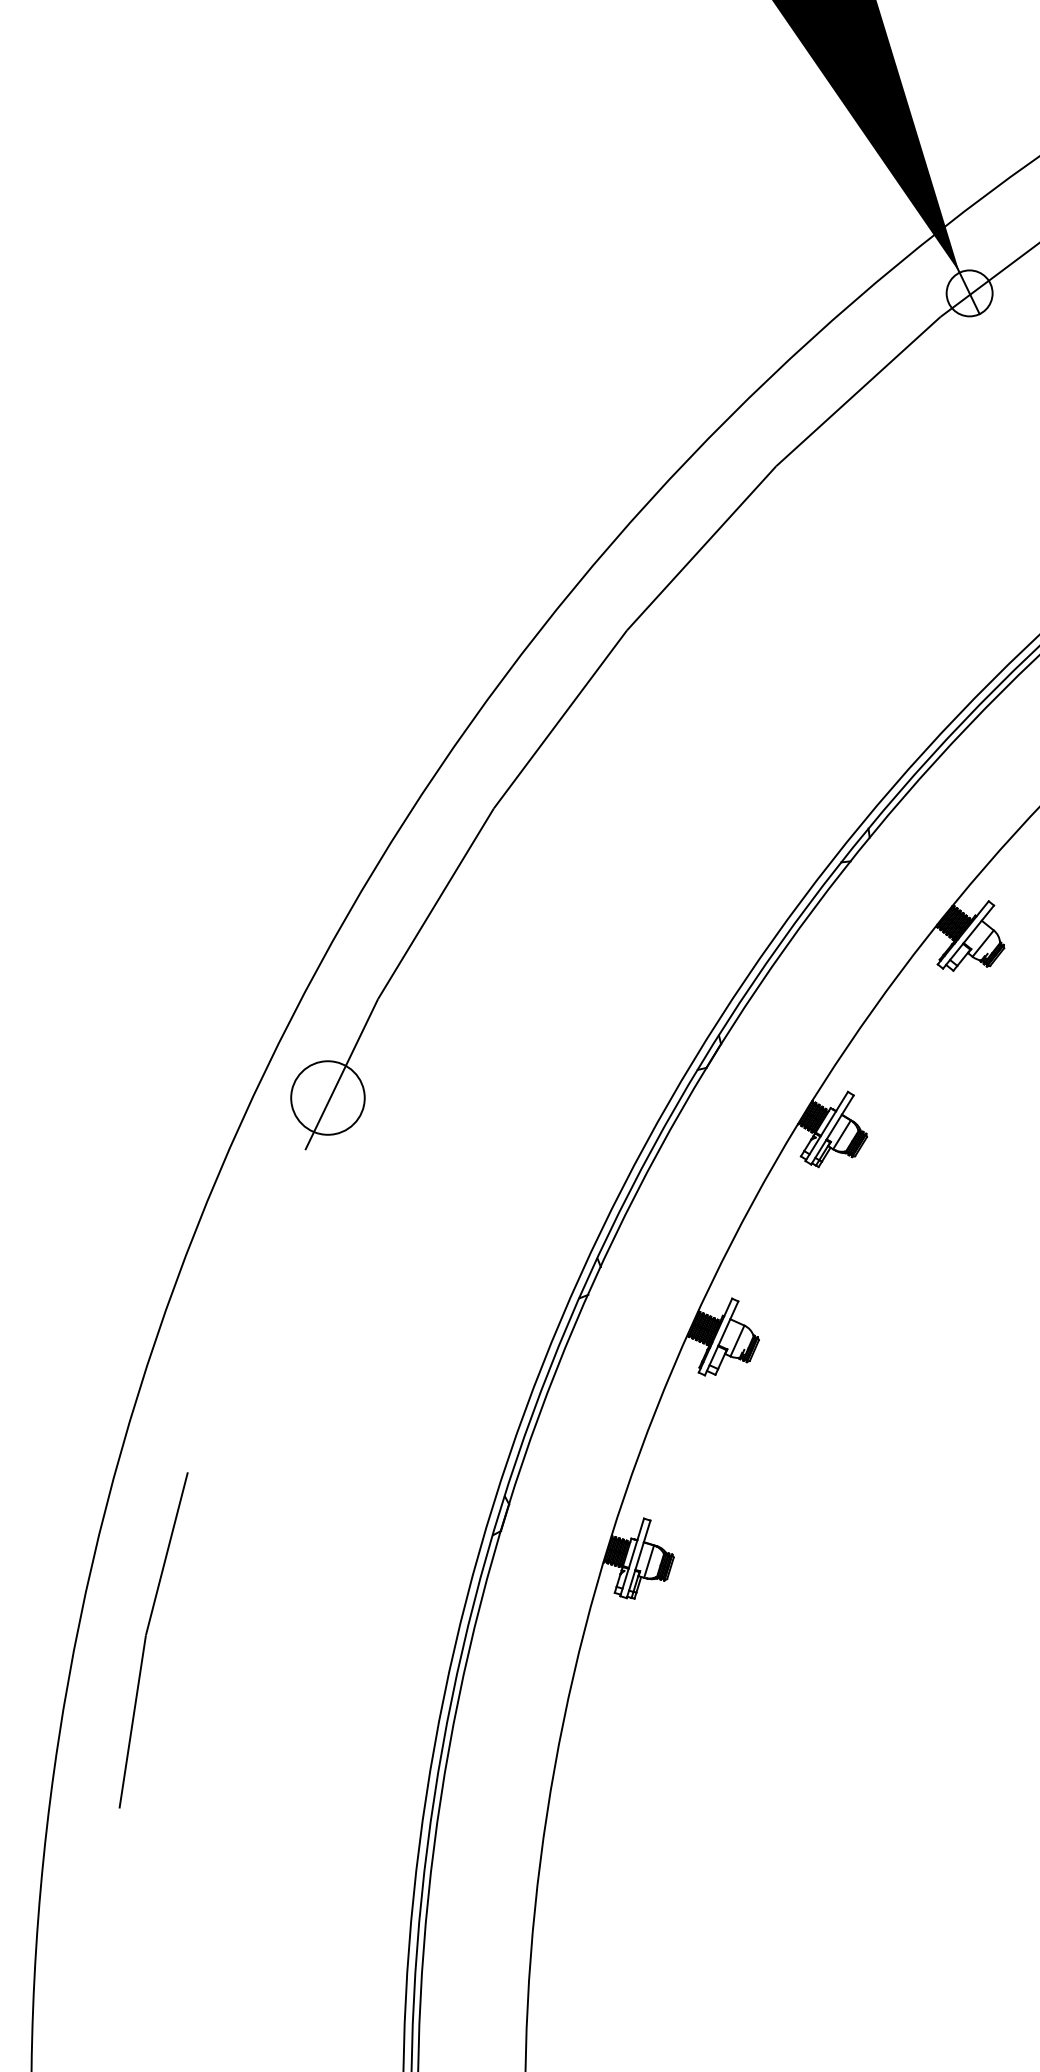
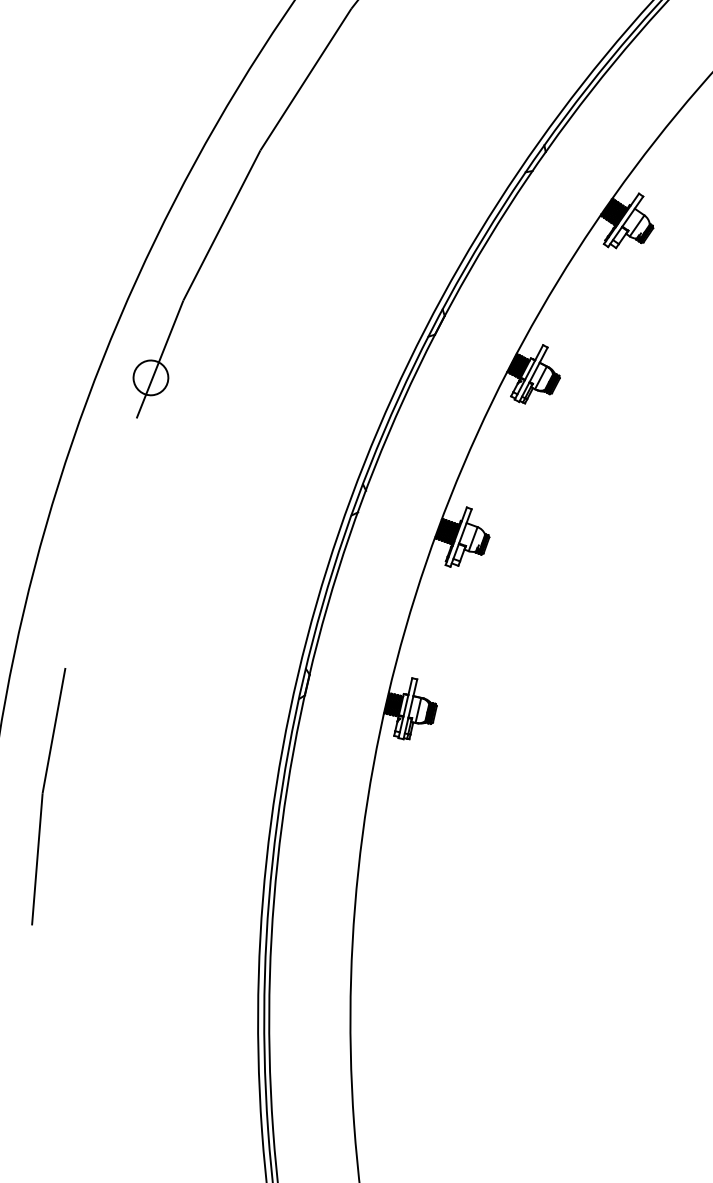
circle: (327, 1098) -> (150, 378), size x0.62

